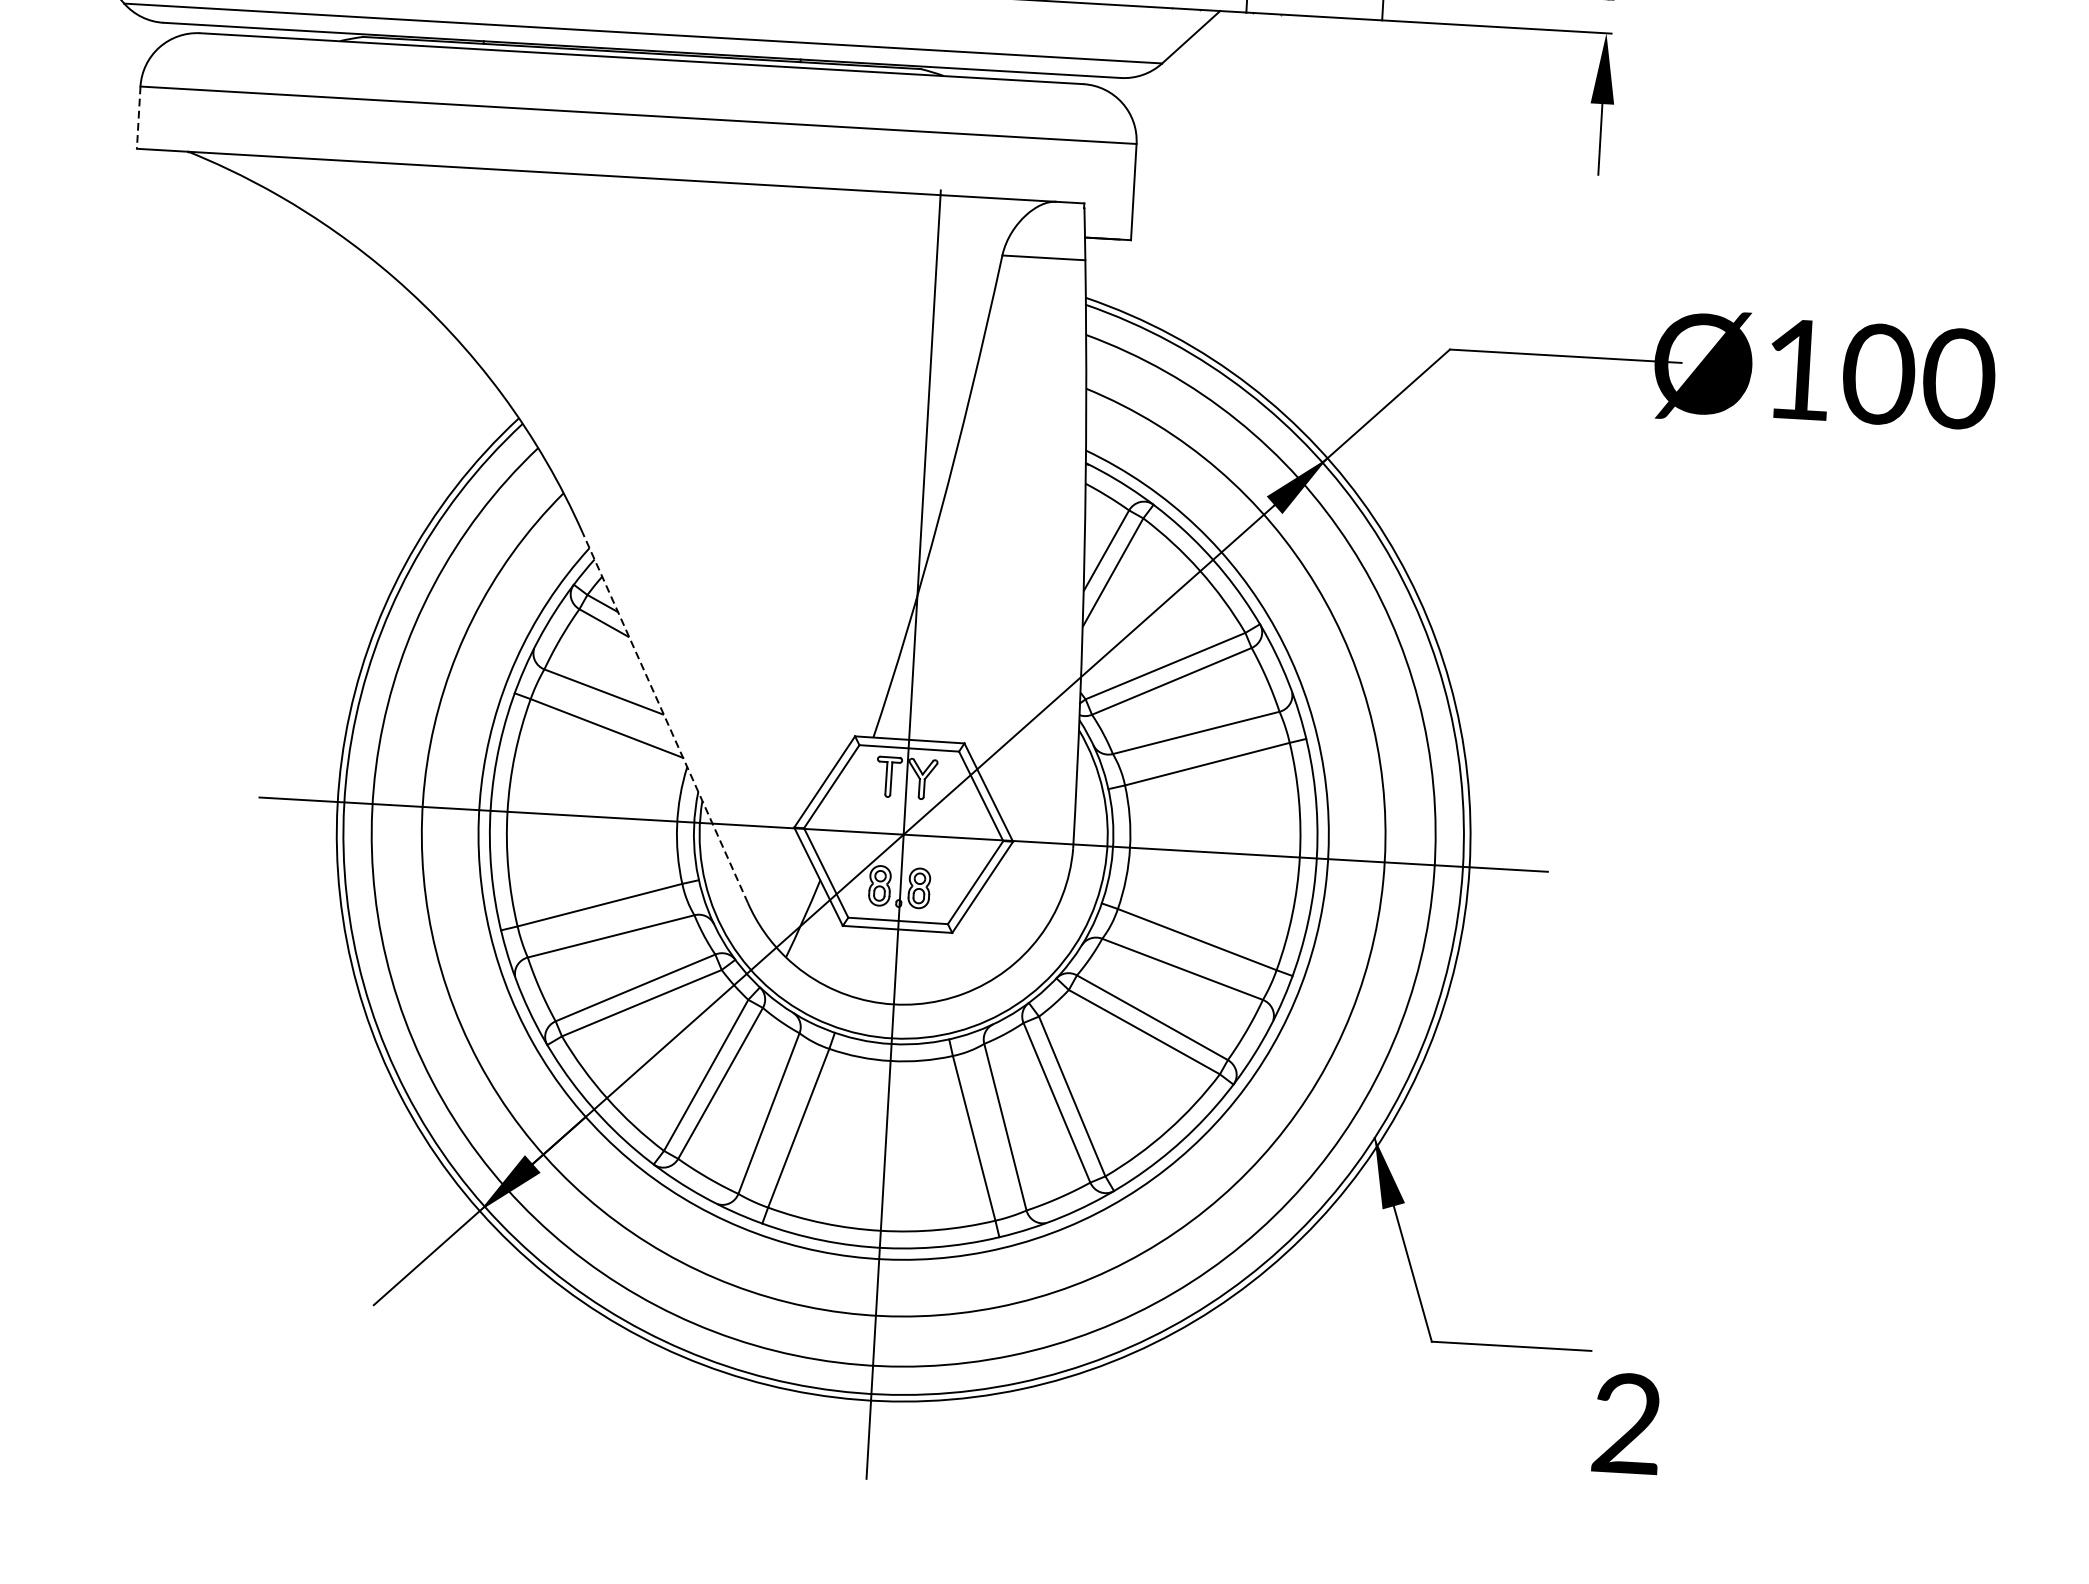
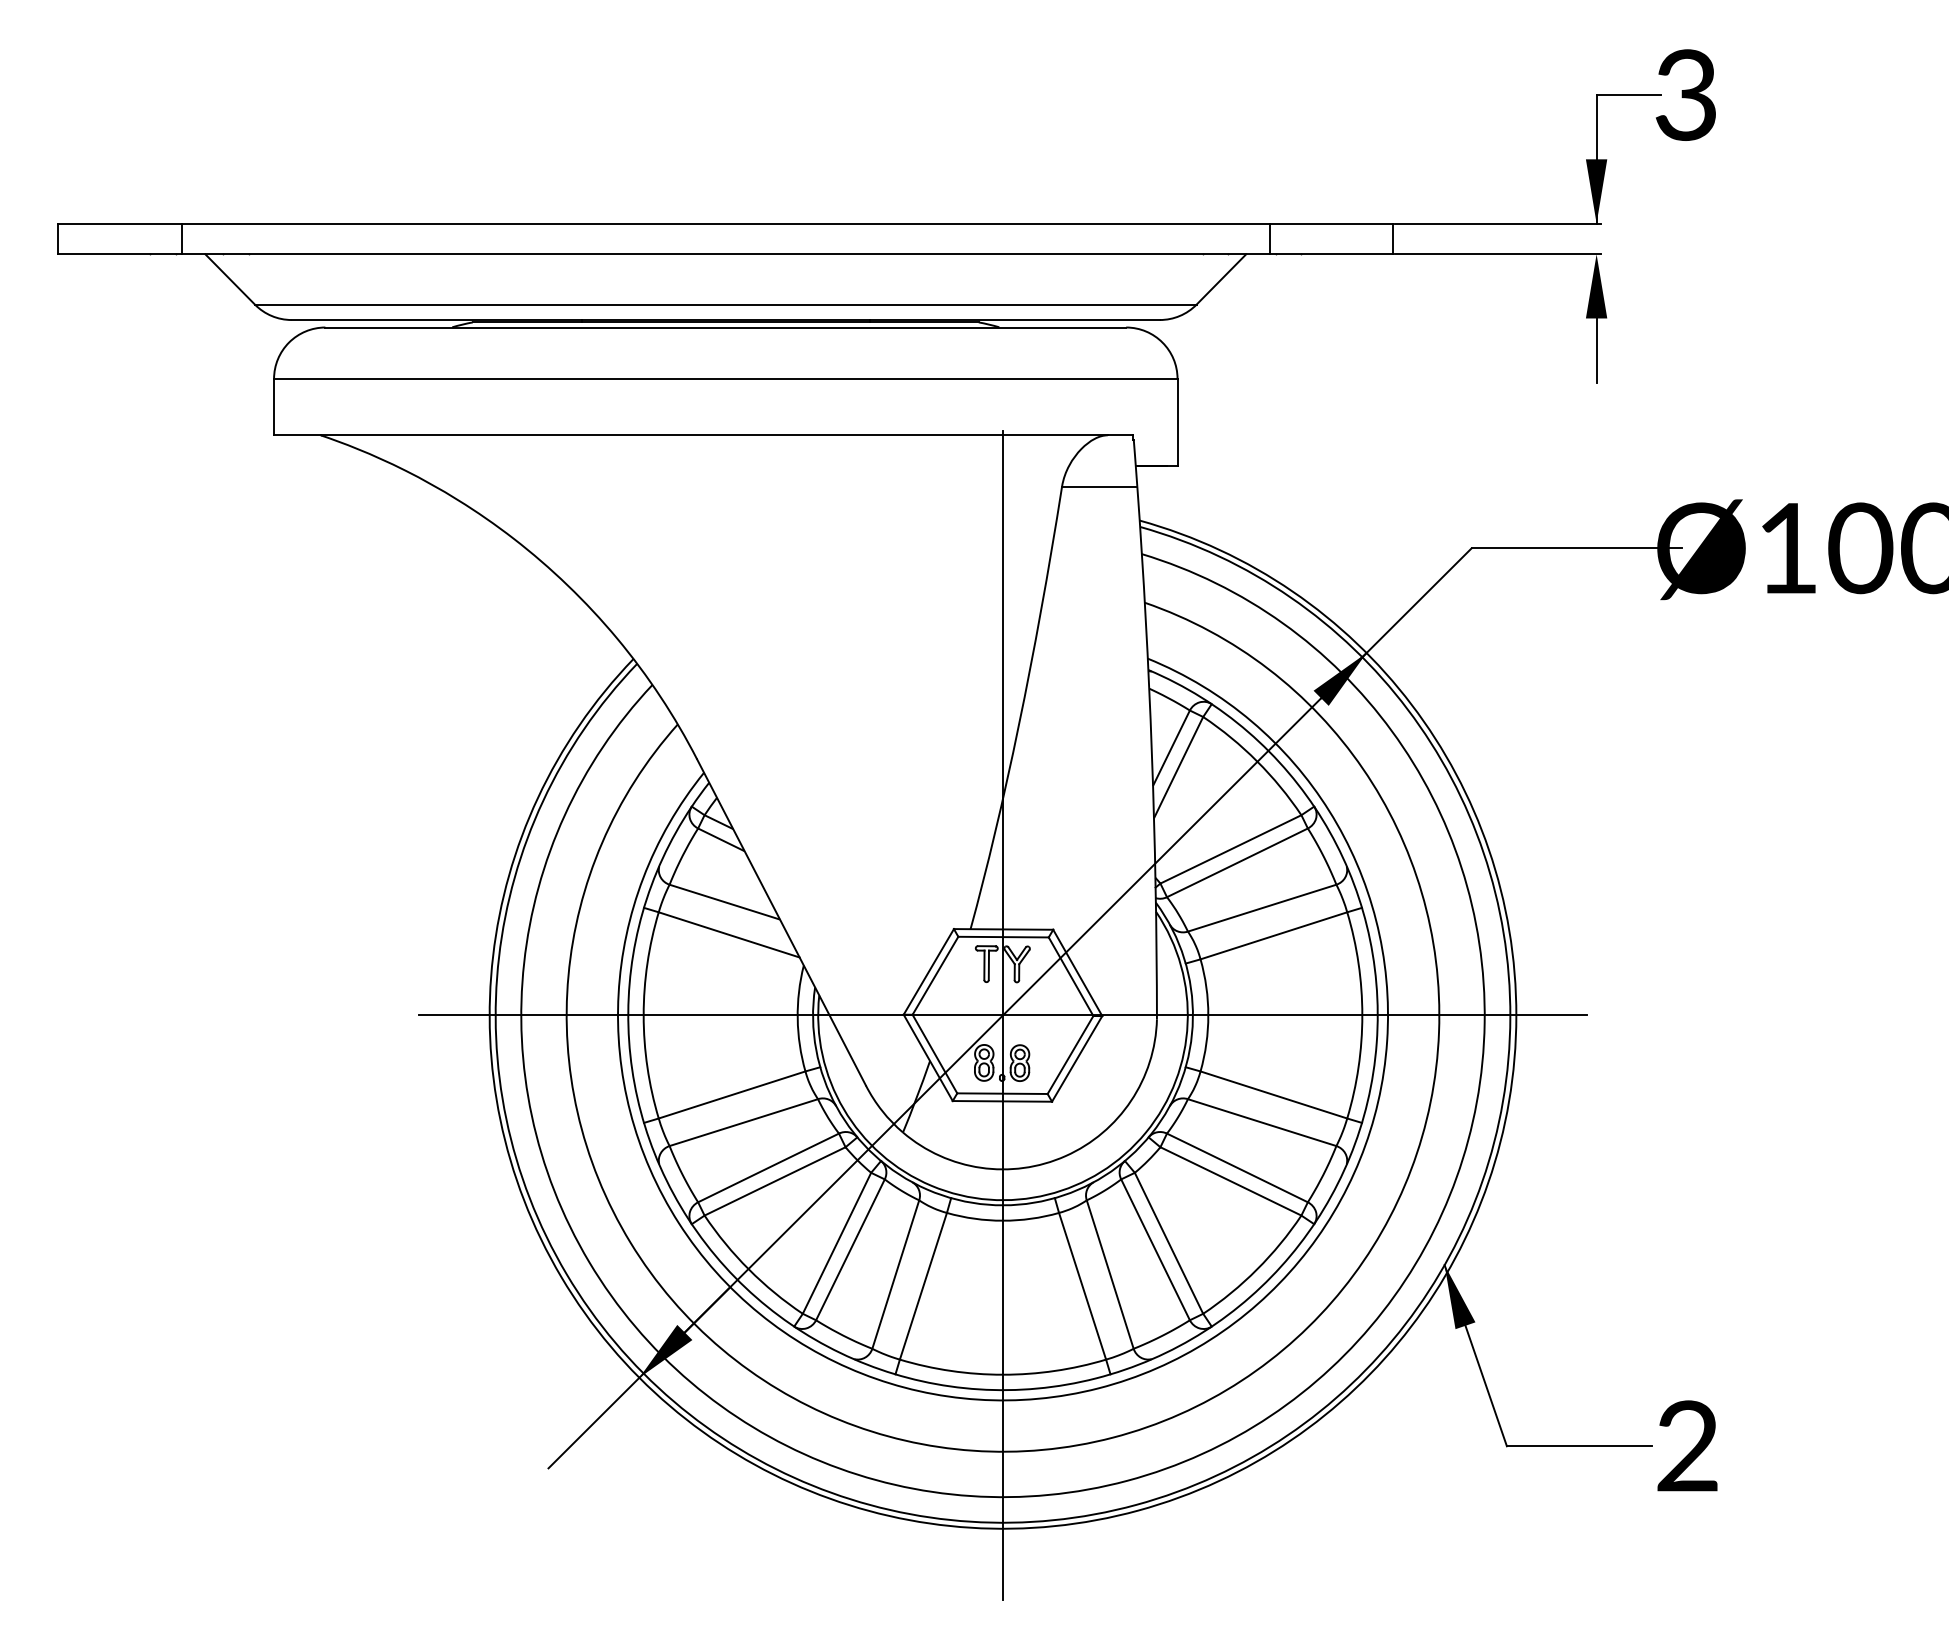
line: (139, 118) -> (274, 407), dashed -> solid
line: (665, 718) -> (781, 922), dashed -> solid
text: (1626, 1422) -> (1687, 1445), moved

